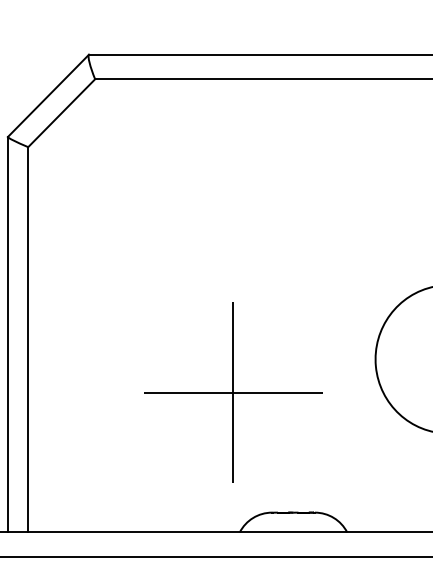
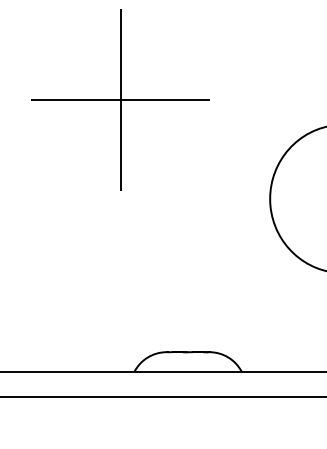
part: (233, 392) -> (121, 100), moved

